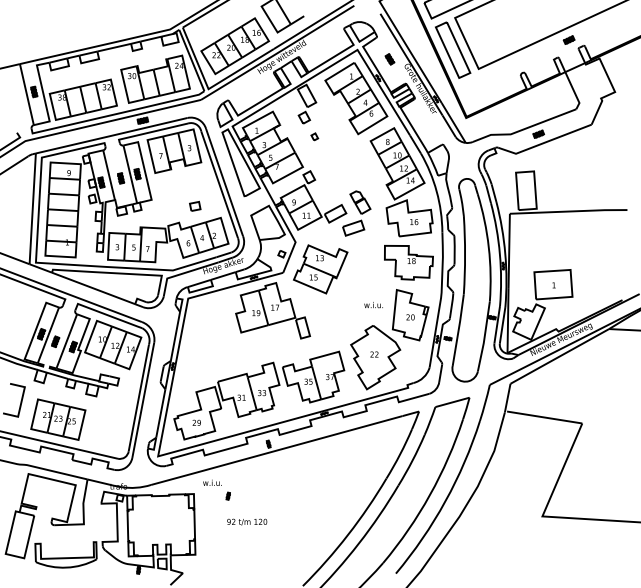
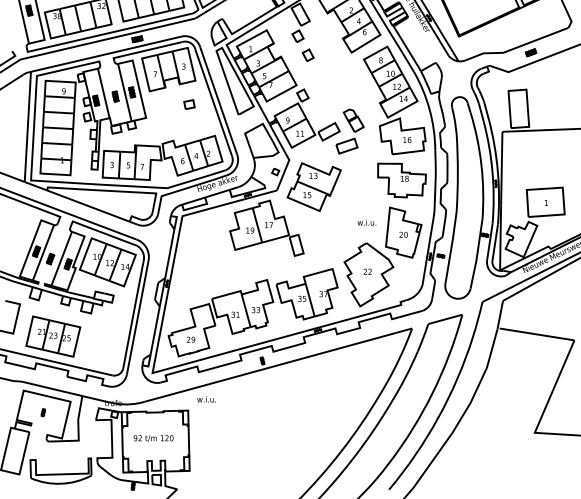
part: (314, 136) -> (308, 54), size x1.67
part: (195, 205) -> (189, 103), moved
part: (227, 495) -> (42, 412), moved
text: (247, 521) -> (153, 437), moved

